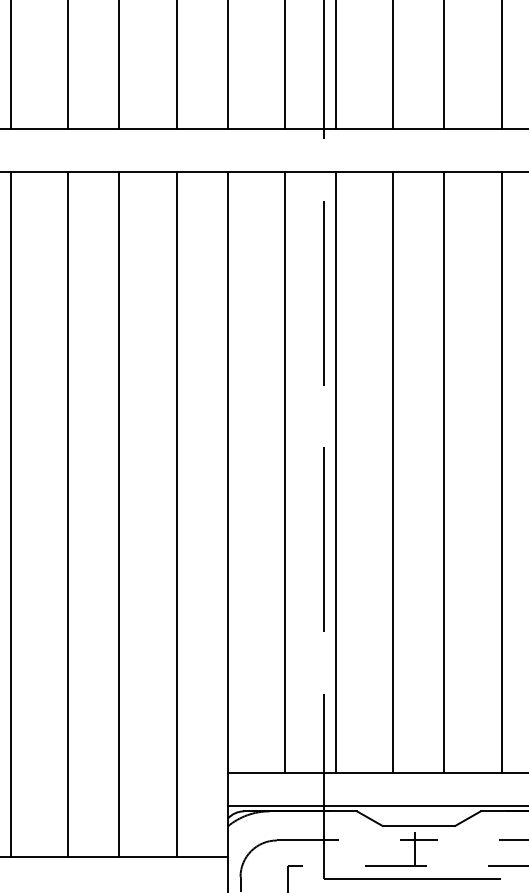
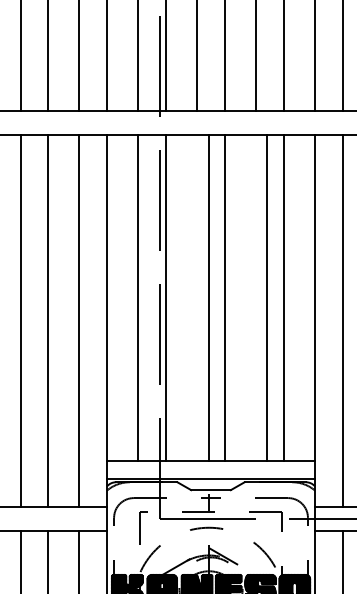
line: (393, 473) -> (209, 298), moved
line: (502, 473) -> (267, 298), moved

